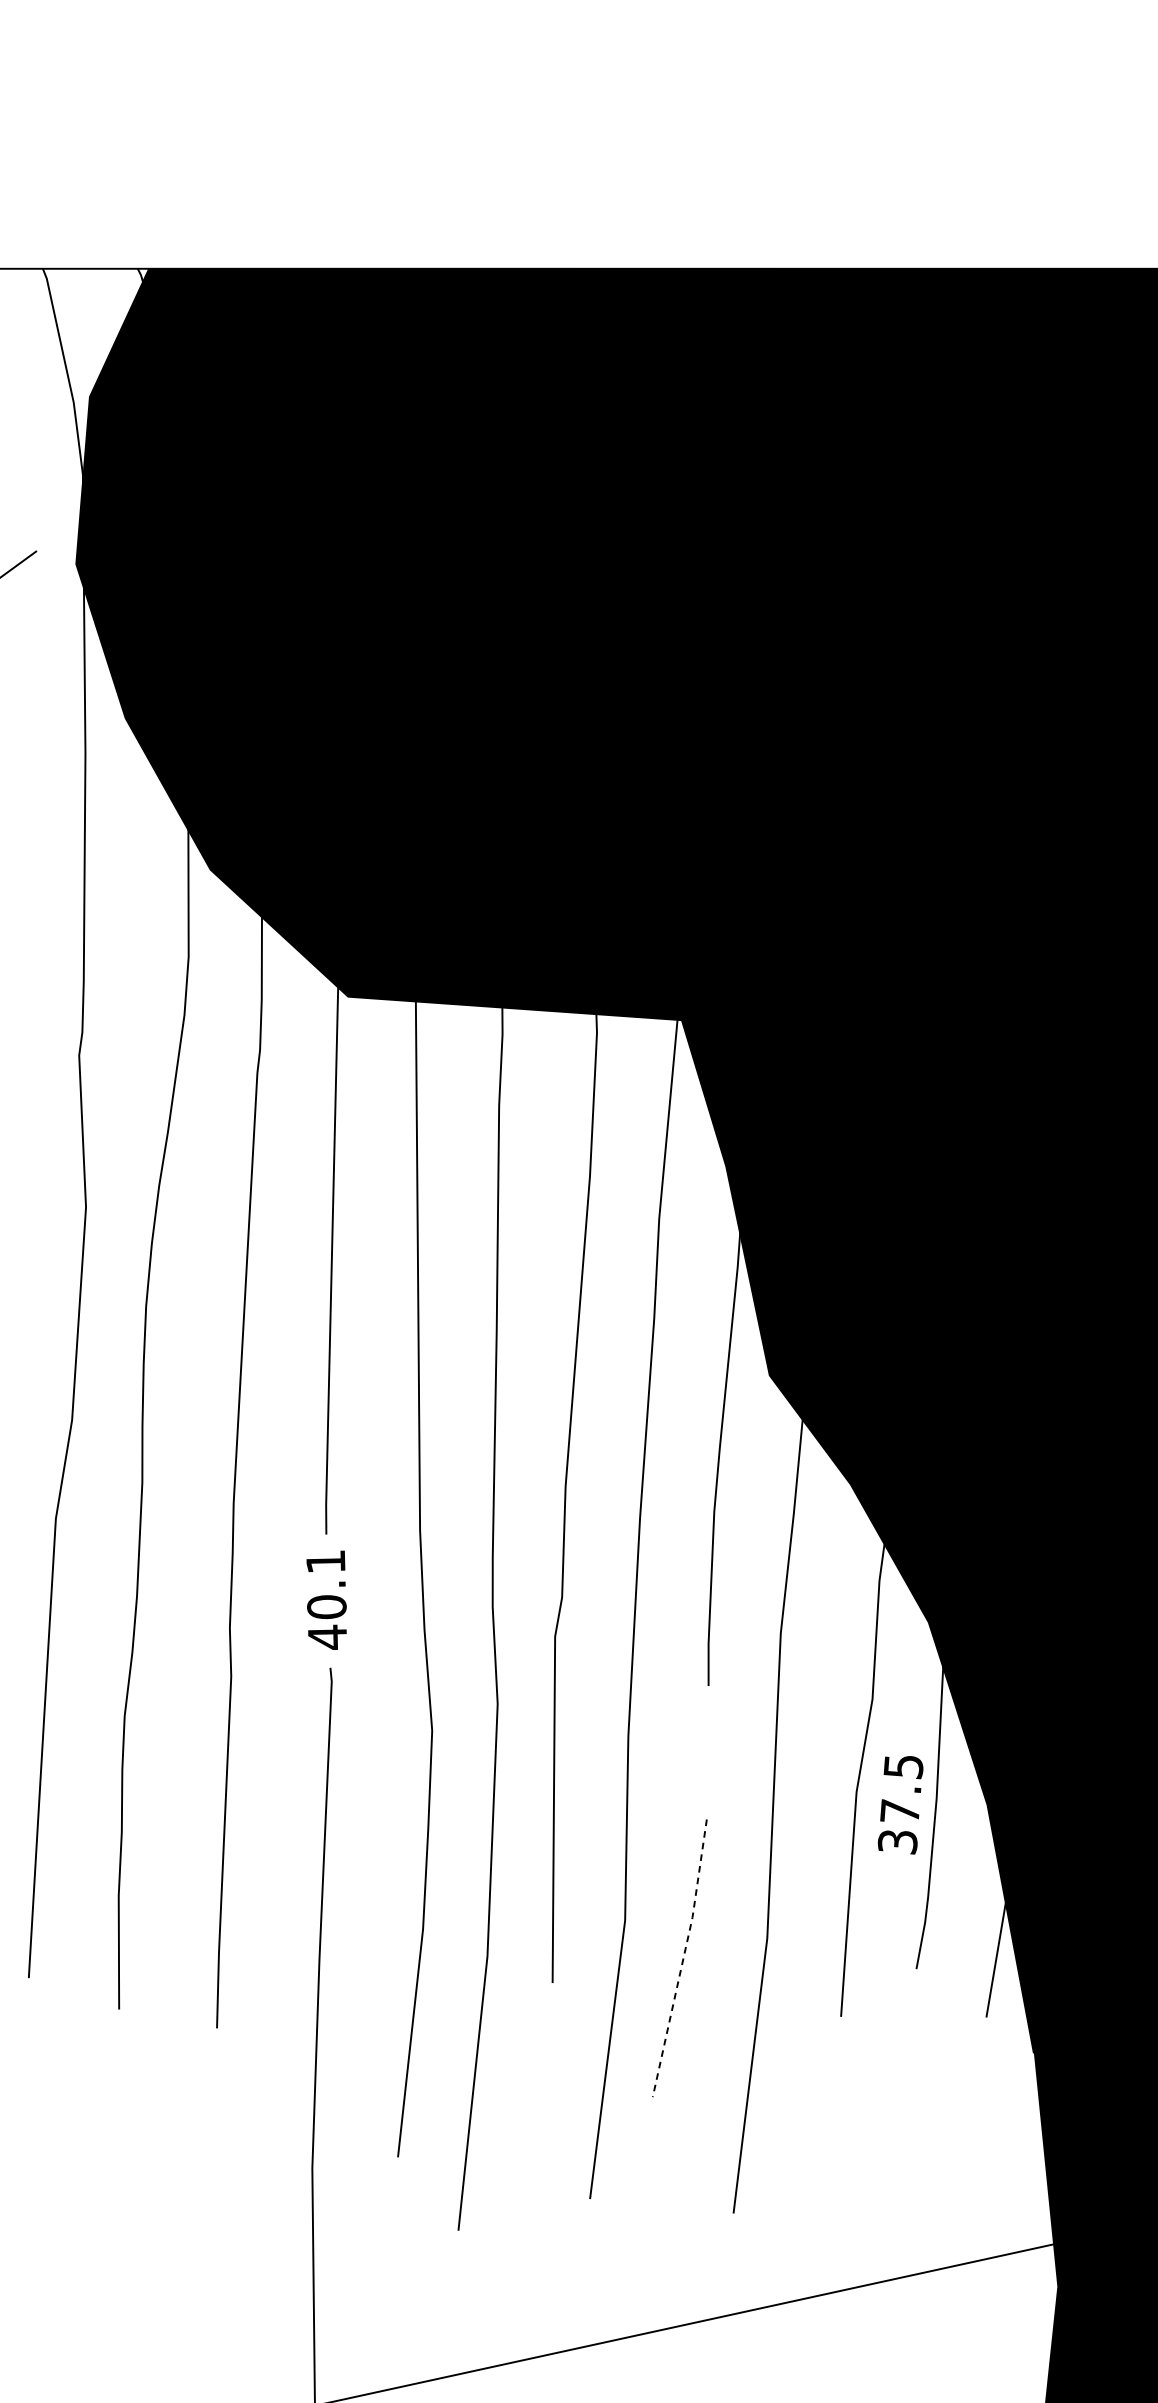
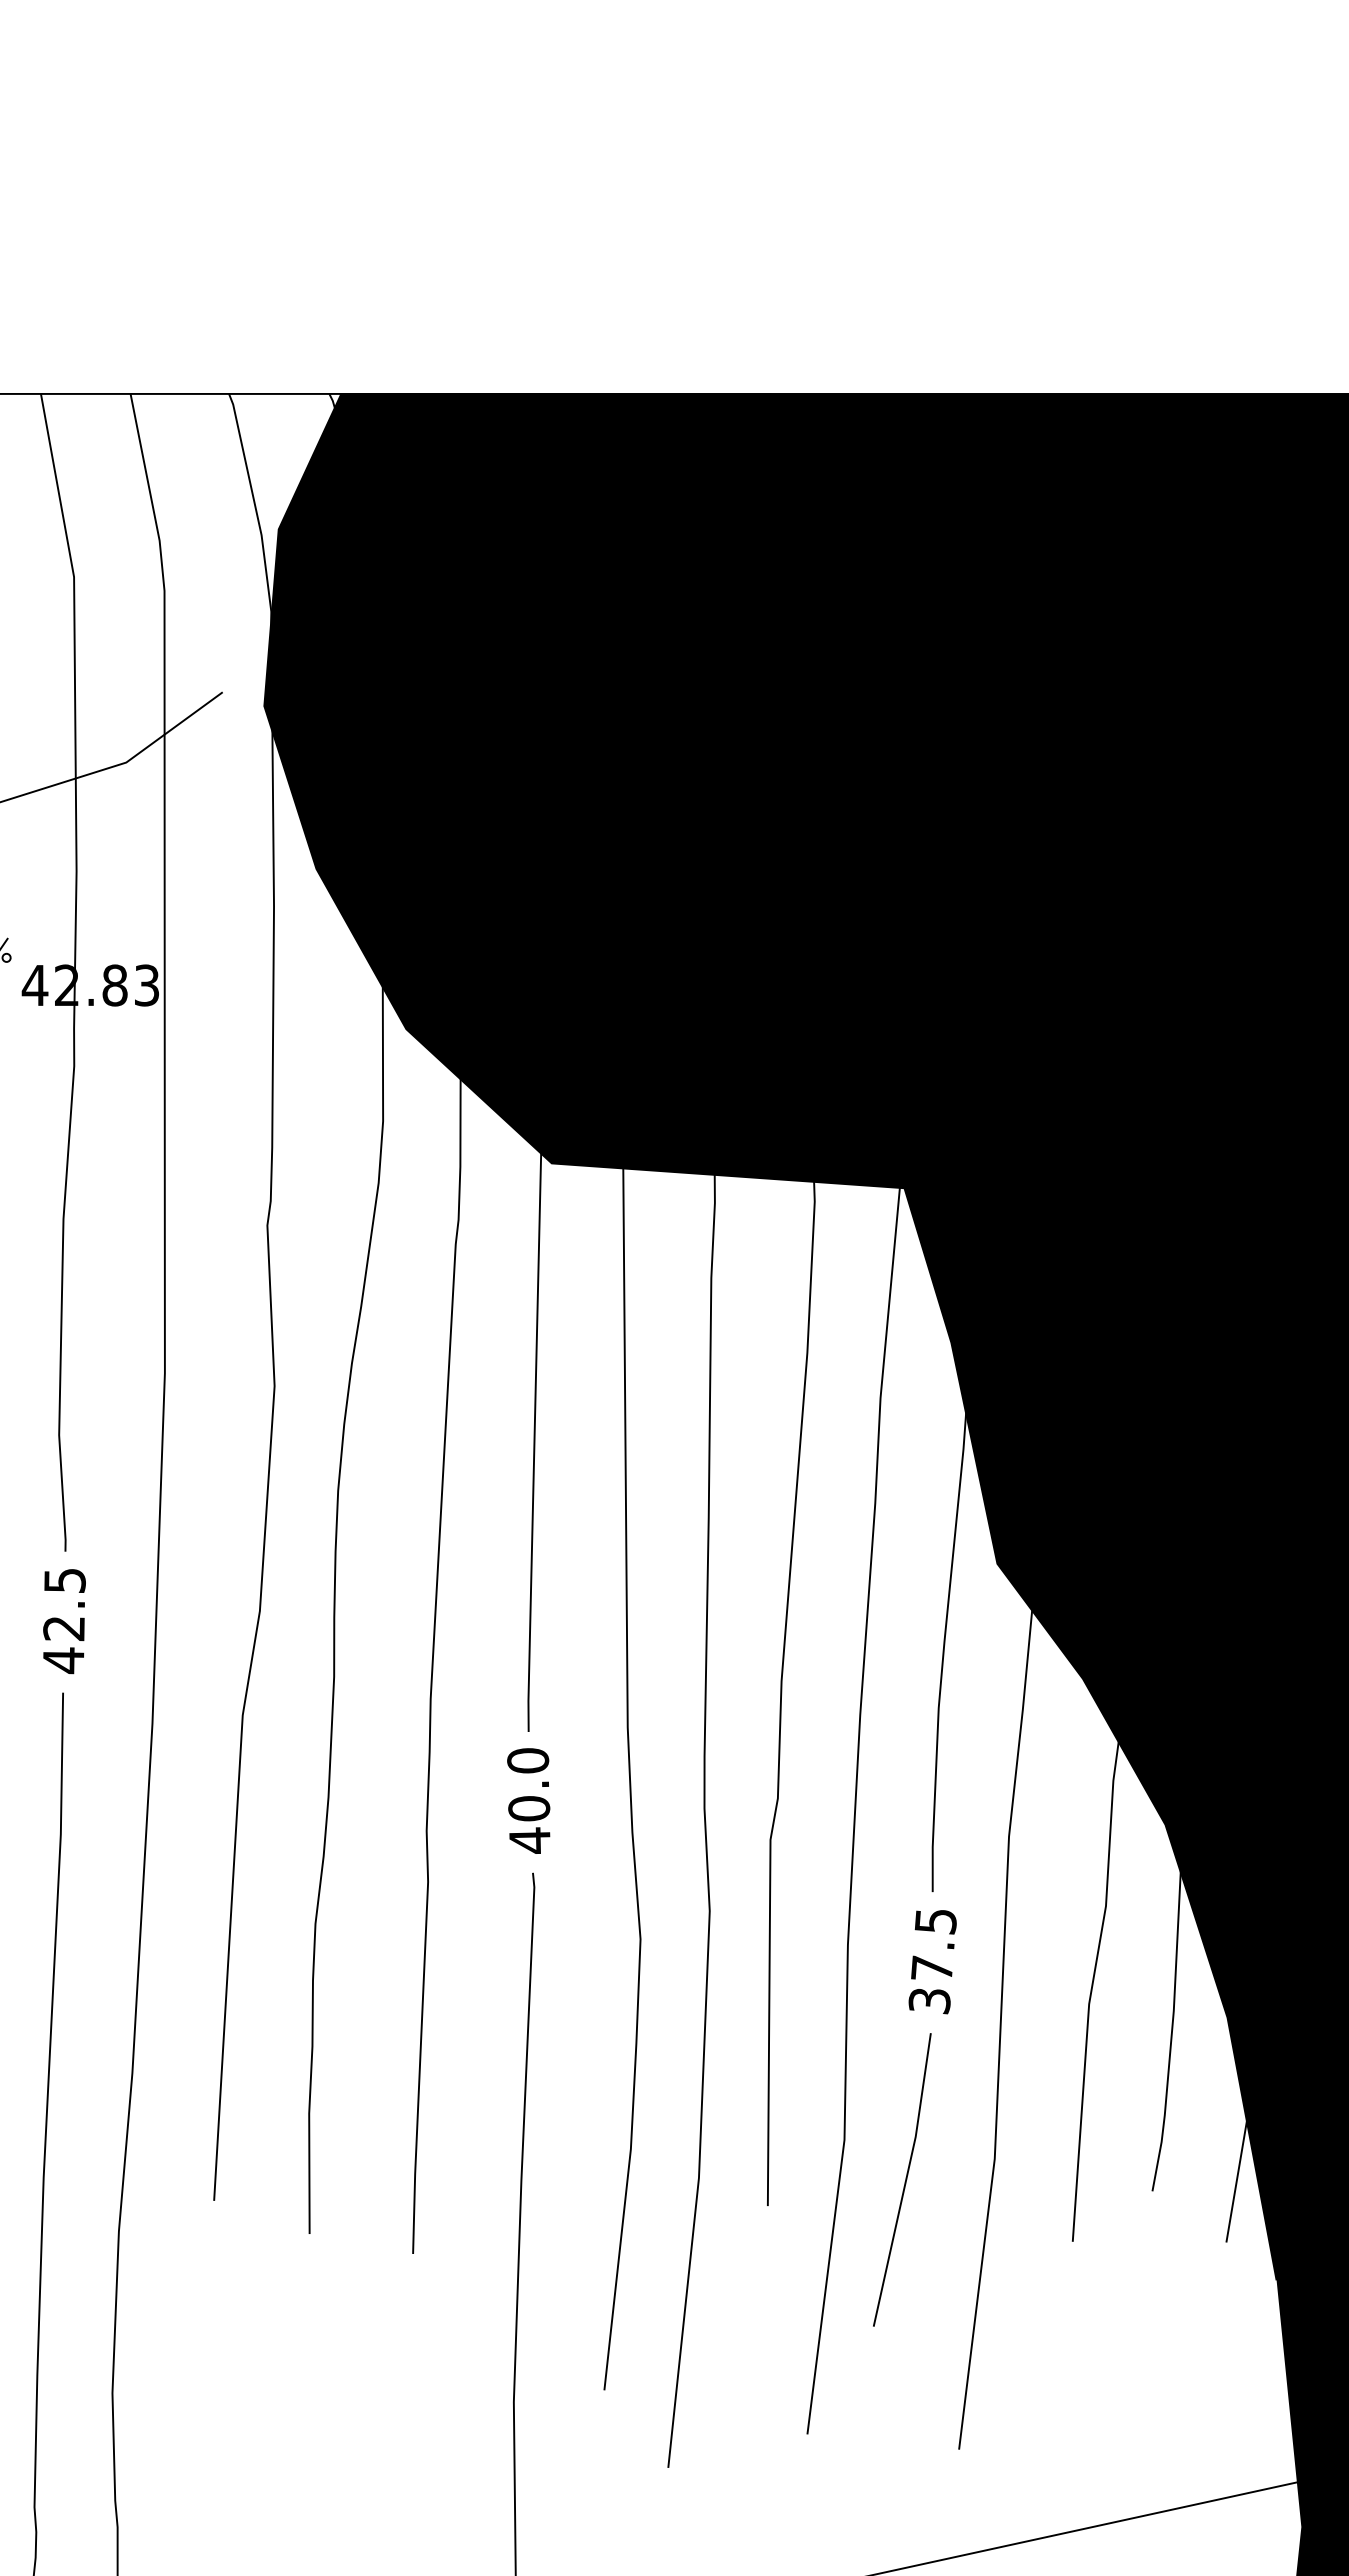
text: (326, 1561) -> (528, 1760), 40.1 -> 40.0
text: (900, 1805) -> (932, 1962), moved
line: (683, 1958) -> (906, 2180), dashed -> solid

